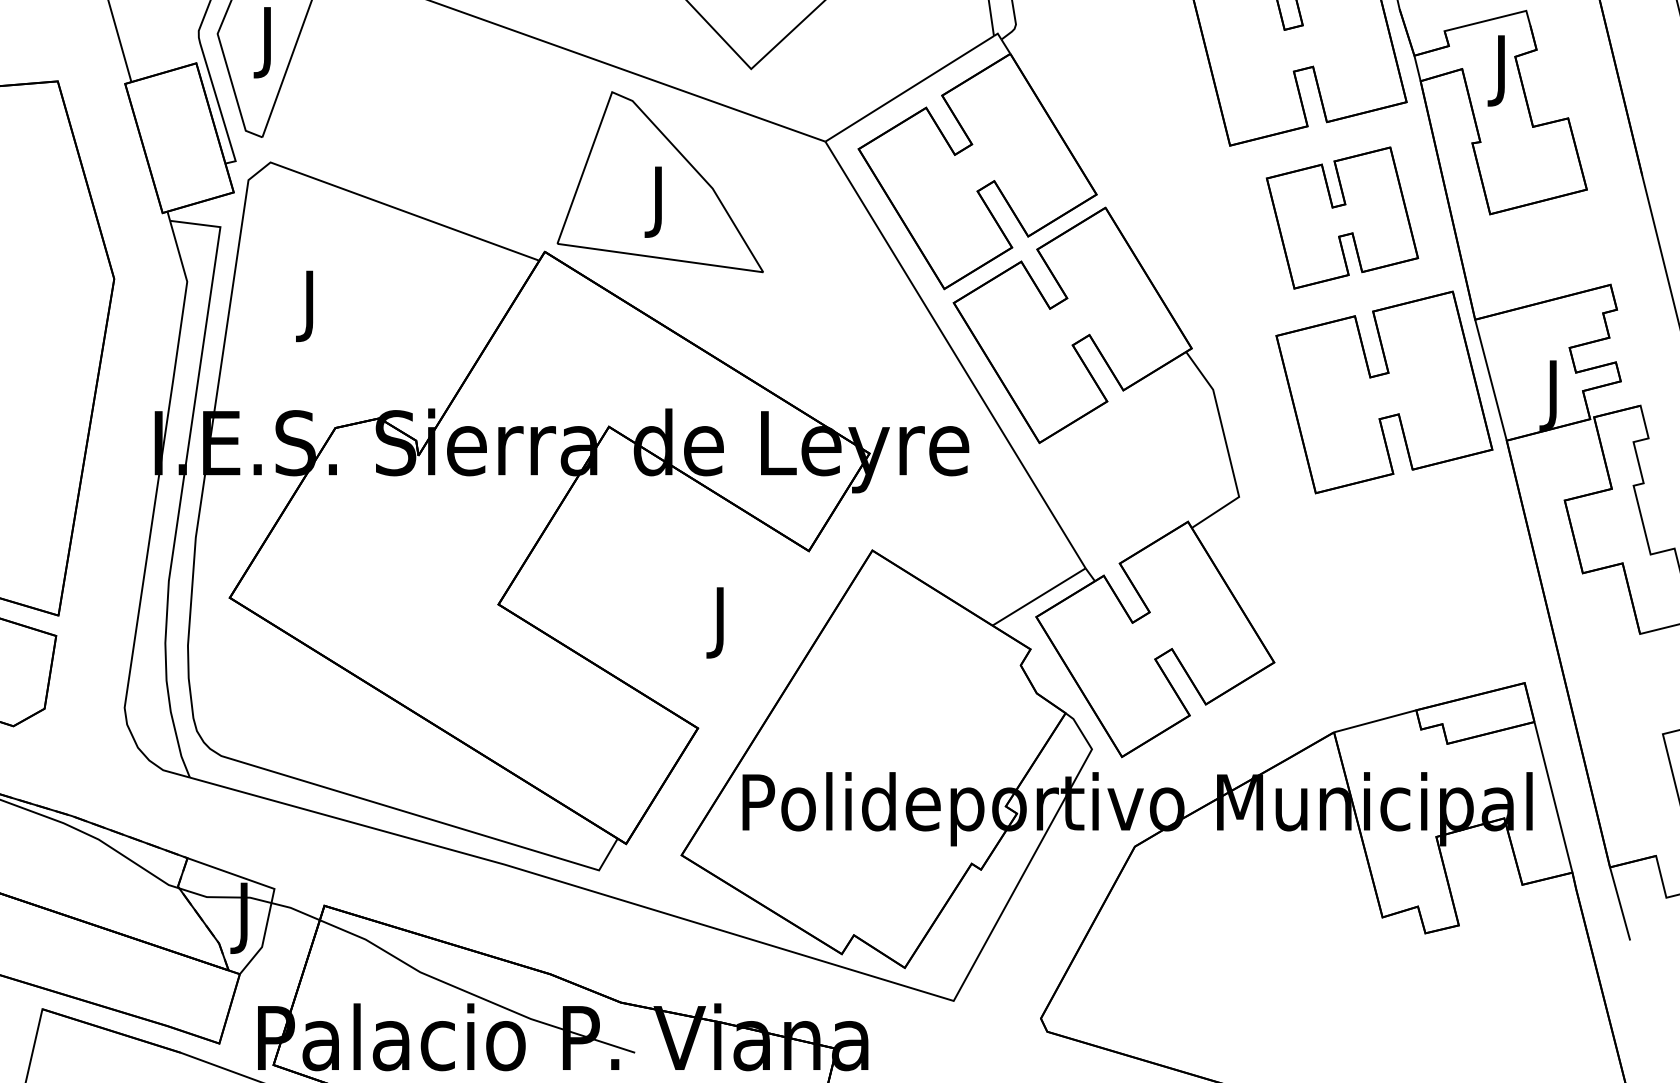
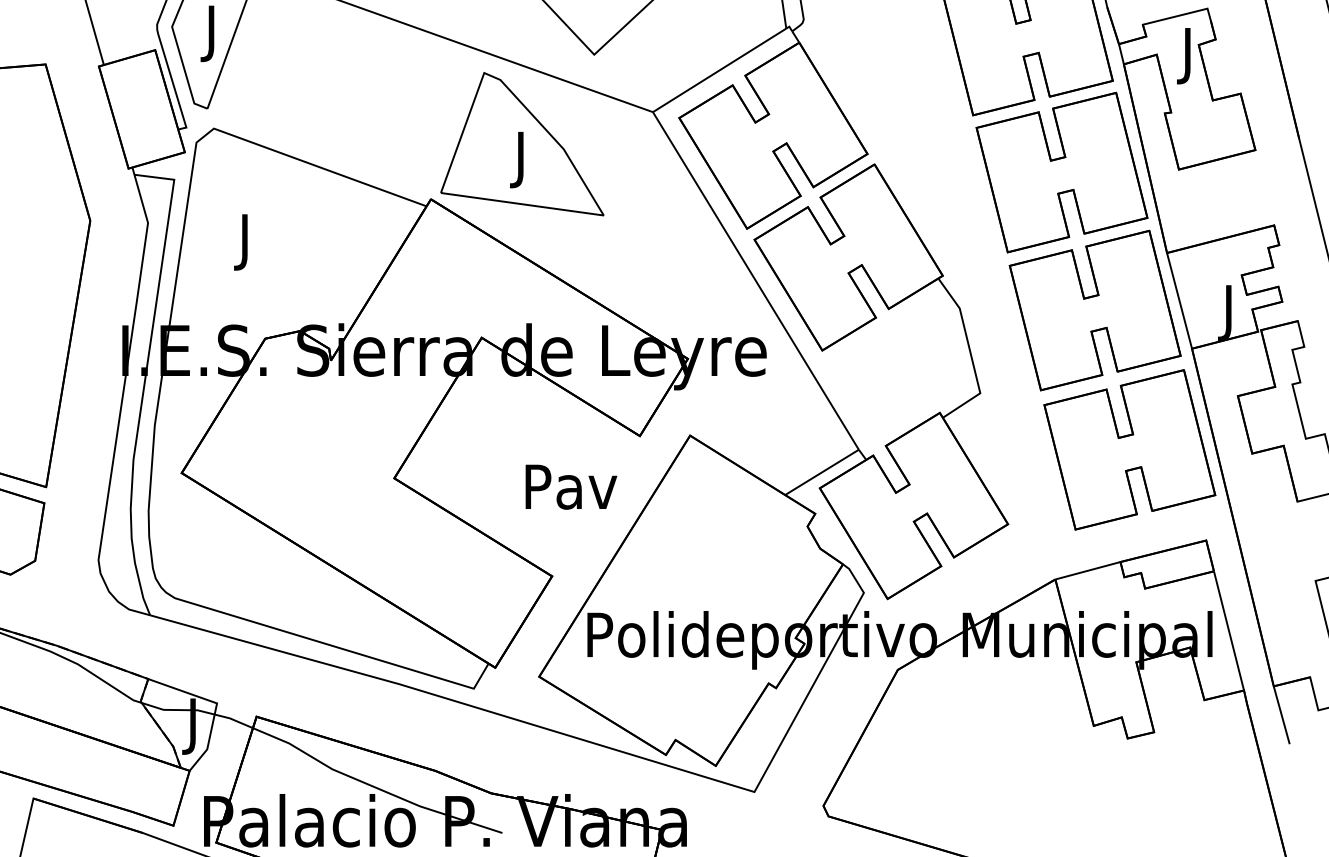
part: (1342, 217) -> (1062, 172), size x1.43
part: (1428, 568) -> (1130, 449), added
text: (722, 622) -> (571, 492), J -> Pav

